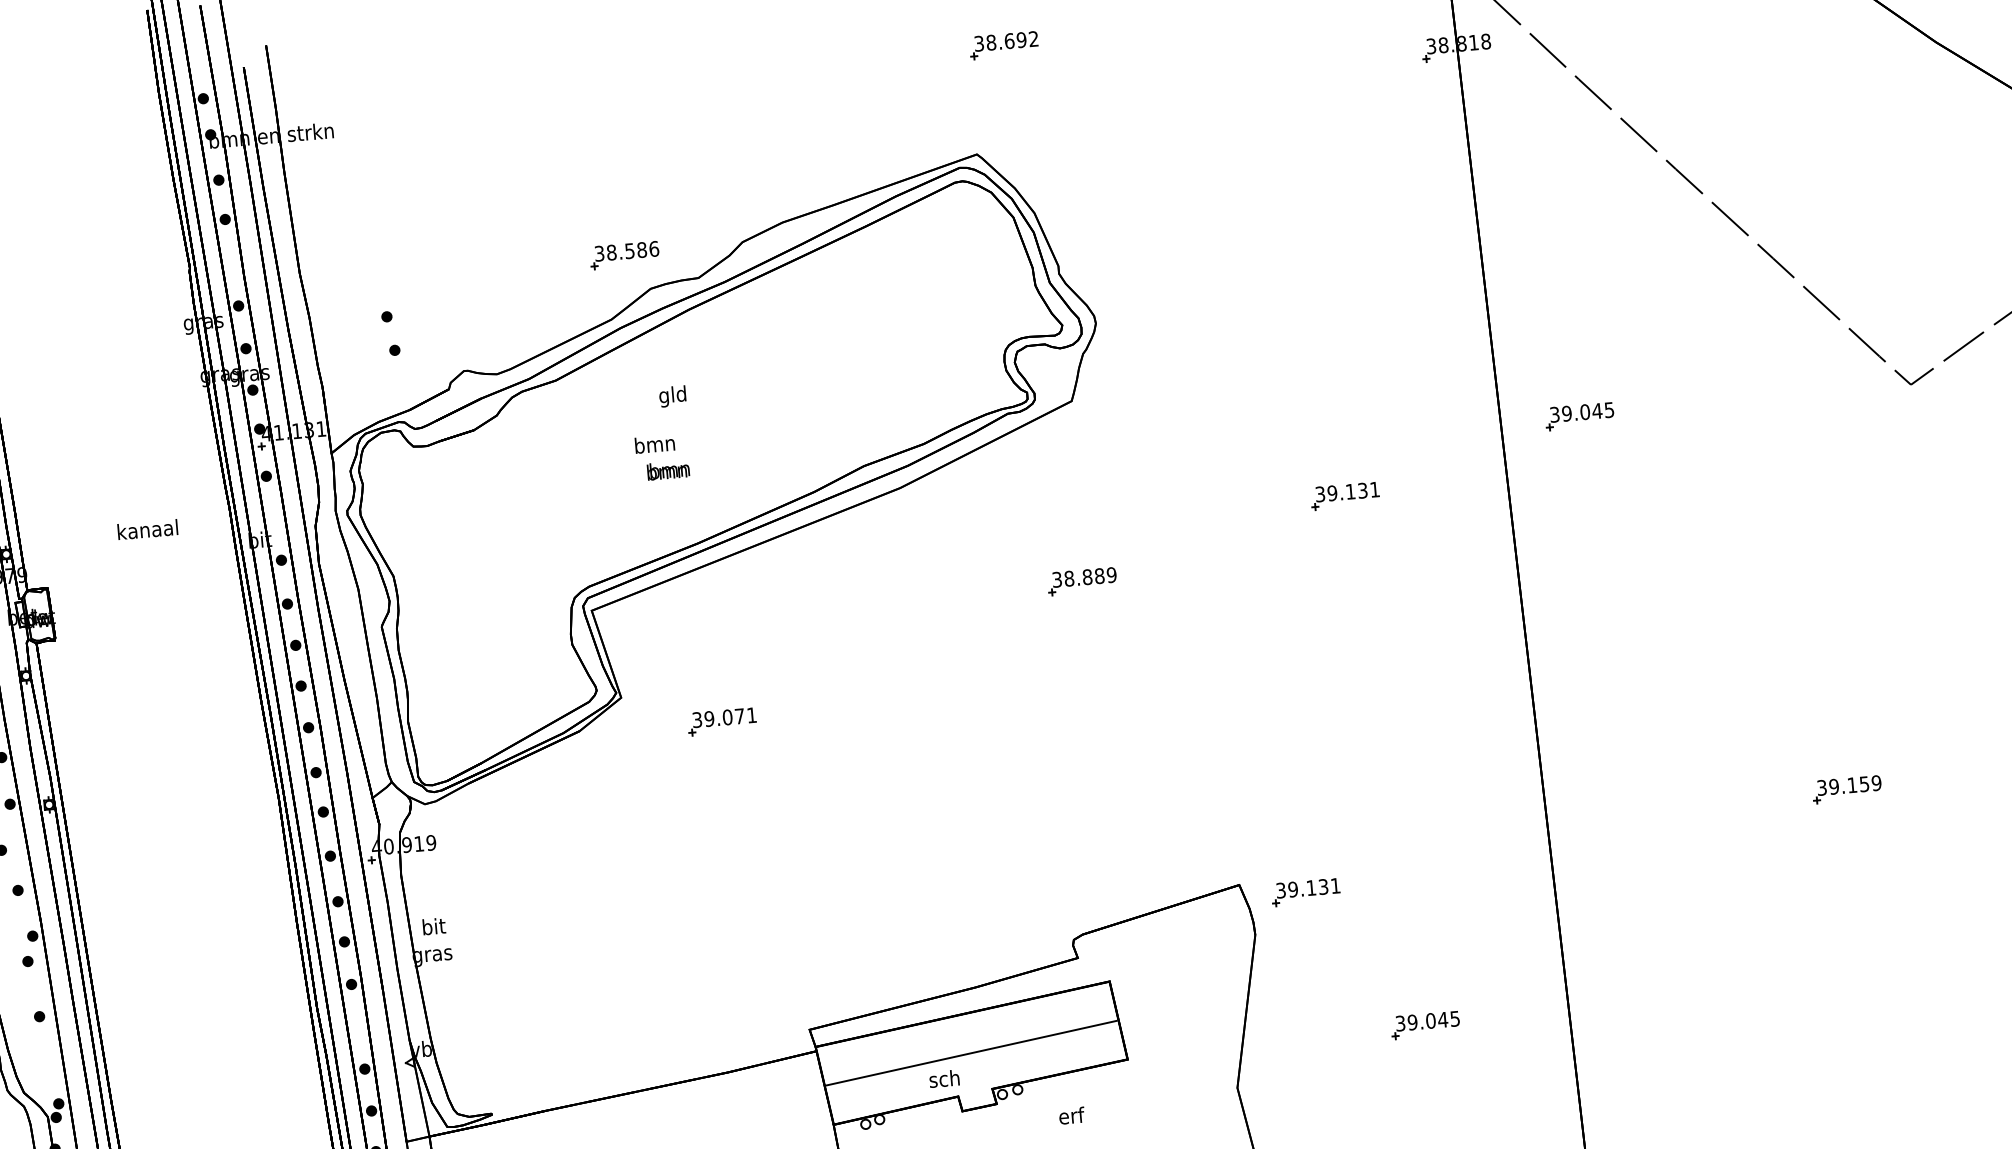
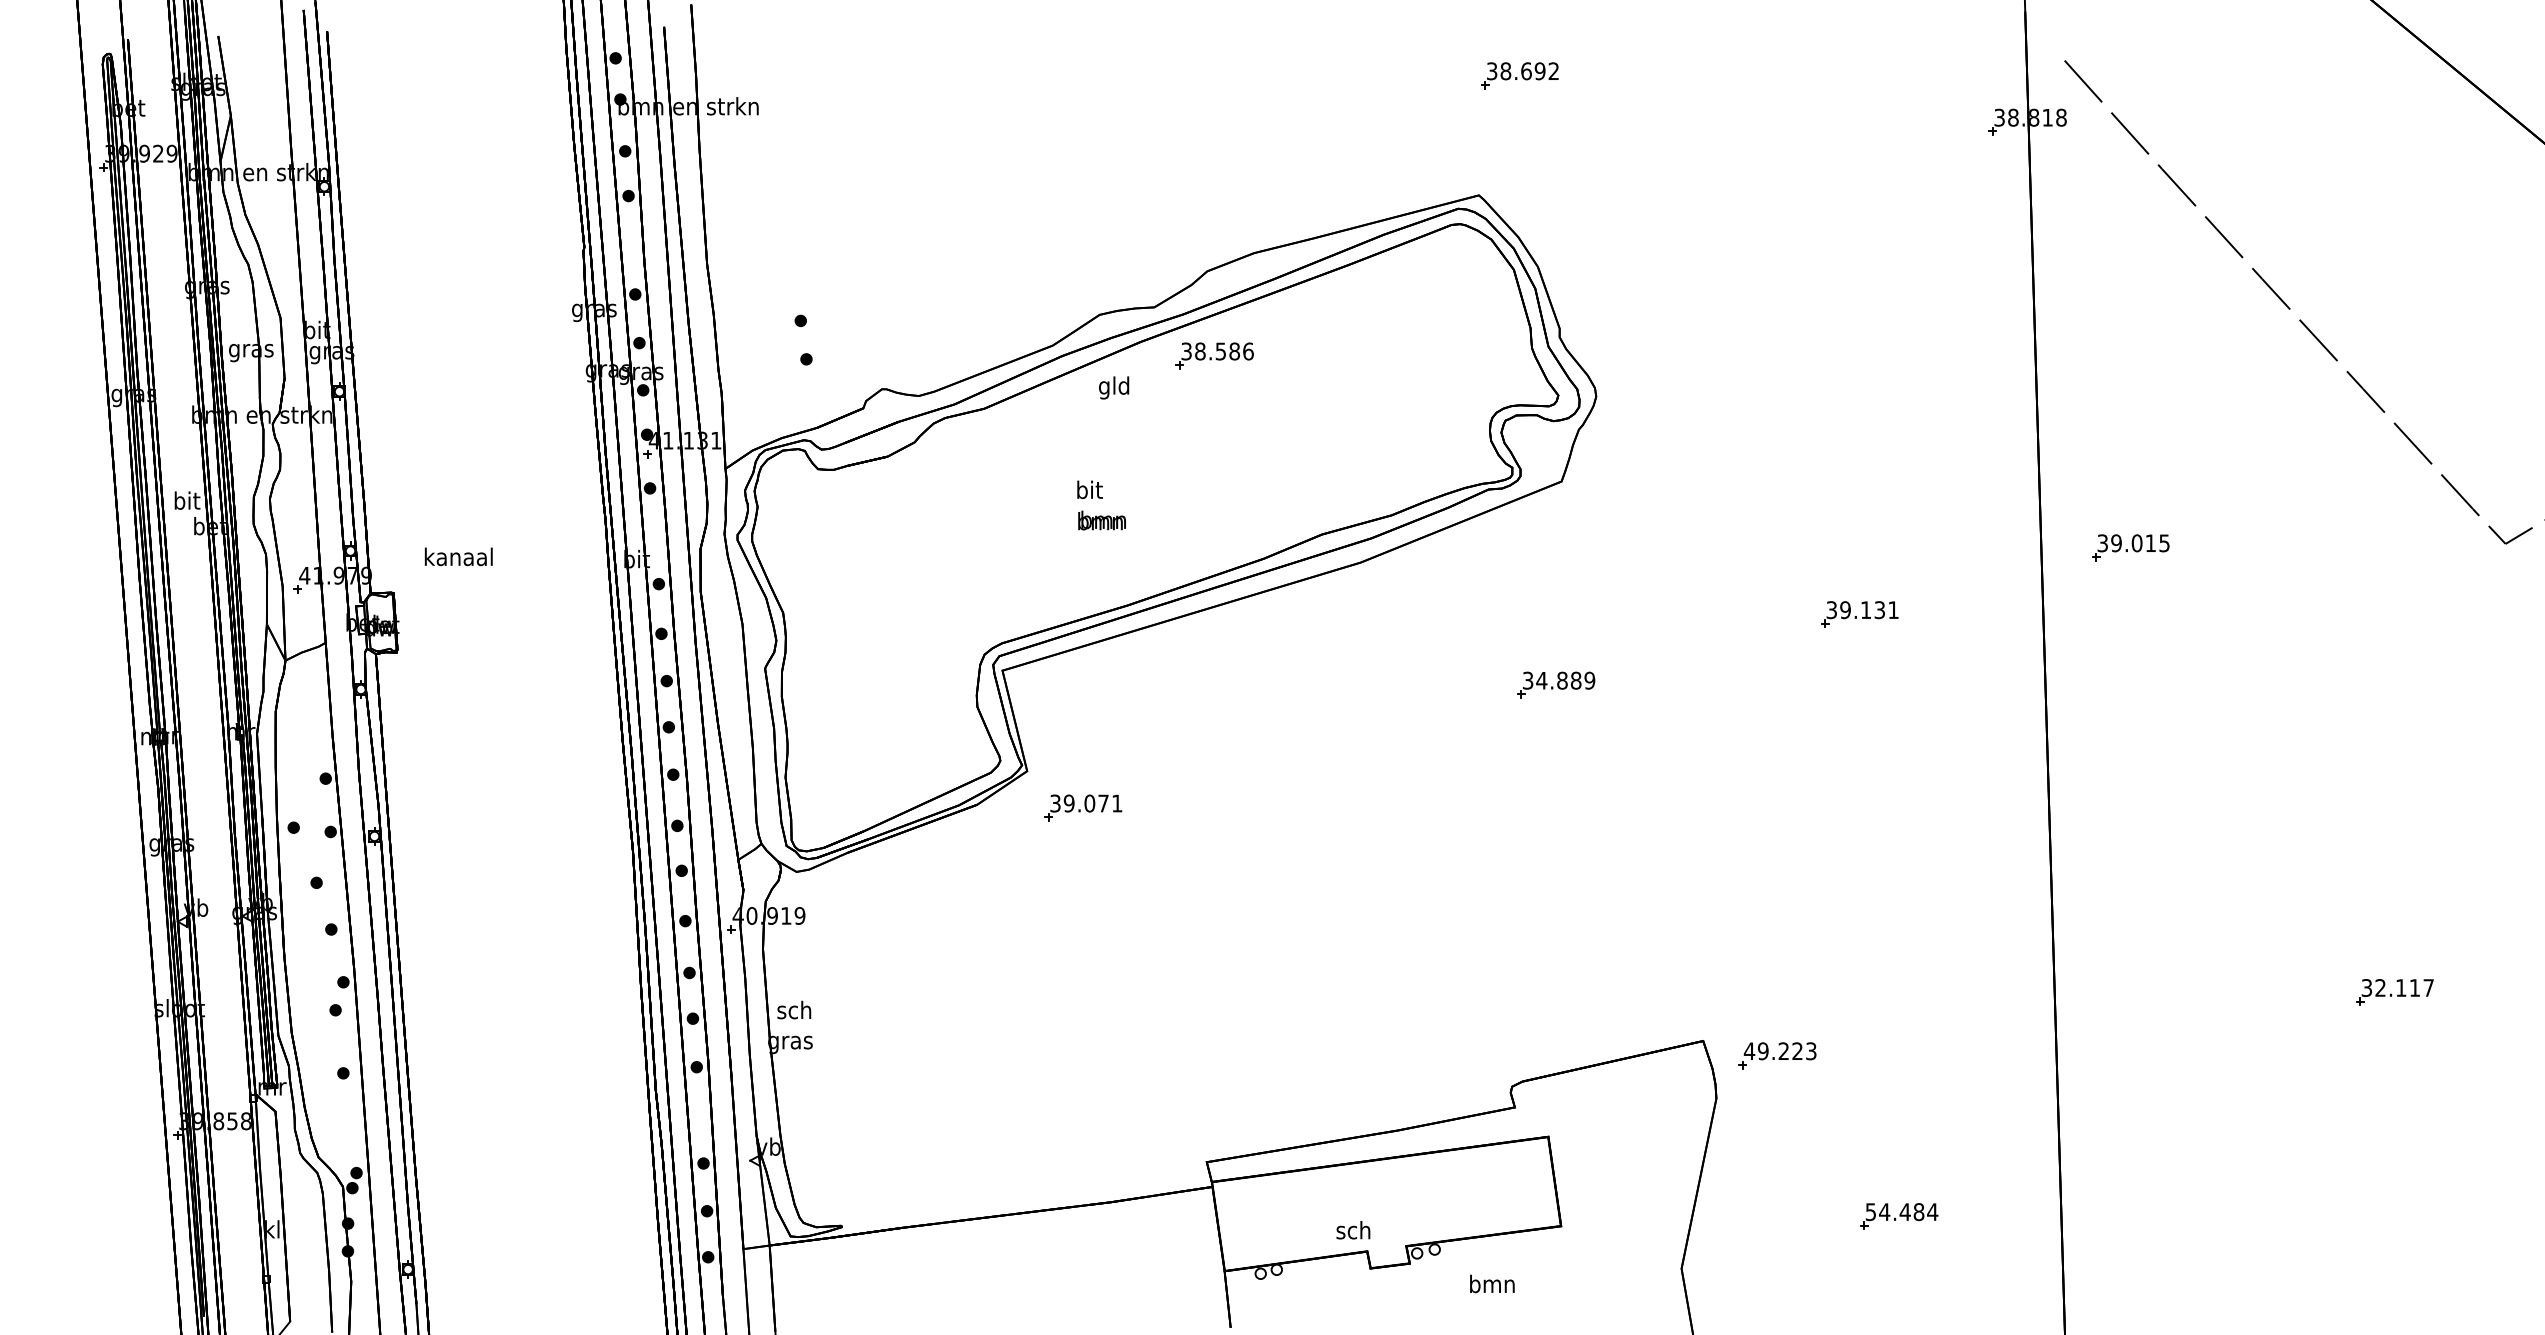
part: (624, 255) -> (1214, 355), moved
text: (673, 396) -> (1114, 387), moved
text: (1596, 410) -> (2150, 542), 39.045 -> 39.015
text: (654, 443) -> (1089, 489), bmn -> bit
text: (147, 529) -> (458, 556), moved
text: (1069, 578) -> (1541, 680), 38.889 -> 34.889
part: (722, 721) -> (1083, 807), moved
text: (1855, 784) -> (2404, 987), 39.159 -> 32.117
text: (1307, 888) -> (1779, 1051), 39.131 -> 49.223
text: (433, 926) -> (794, 1009), bit -> sch
text: (1428, 1021) -> (1902, 1212), 39.045 -> 54.484
line: (970, 1052) -> (1385, 1203), removed
text: (1071, 1115) -> (1492, 1283), erf -> bmn

